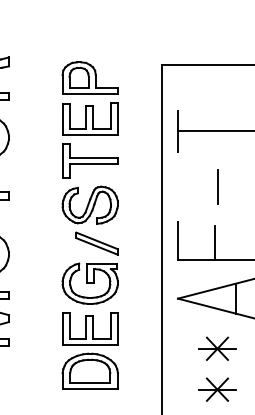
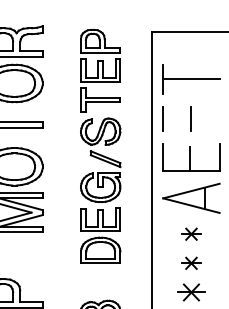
line: (176, 186) -> (162, 118), added
part: (217, 349) -> (191, 234), size x0.7
part: (217, 389) -> (191, 263), size x0.7

